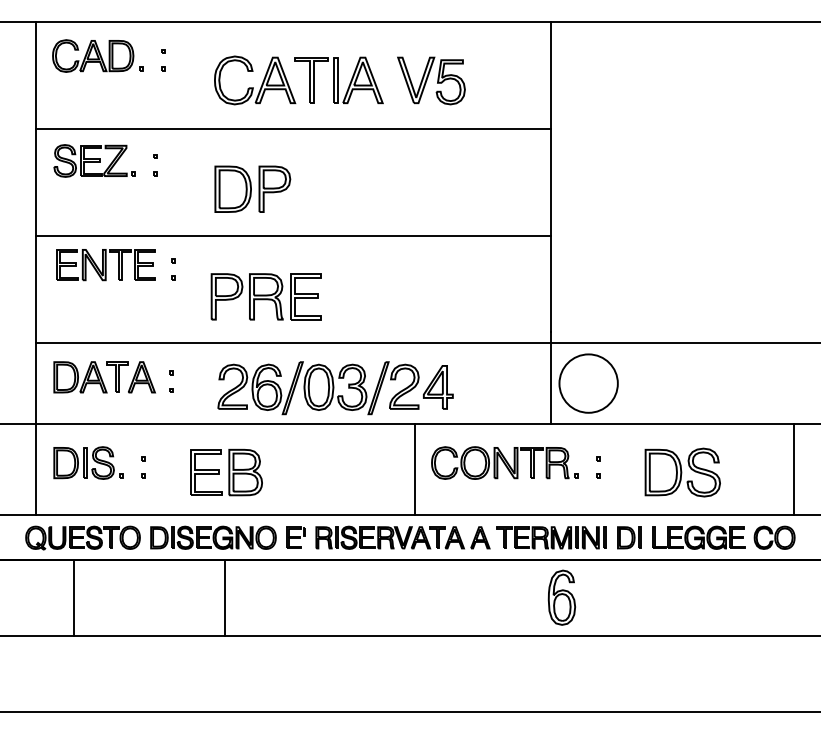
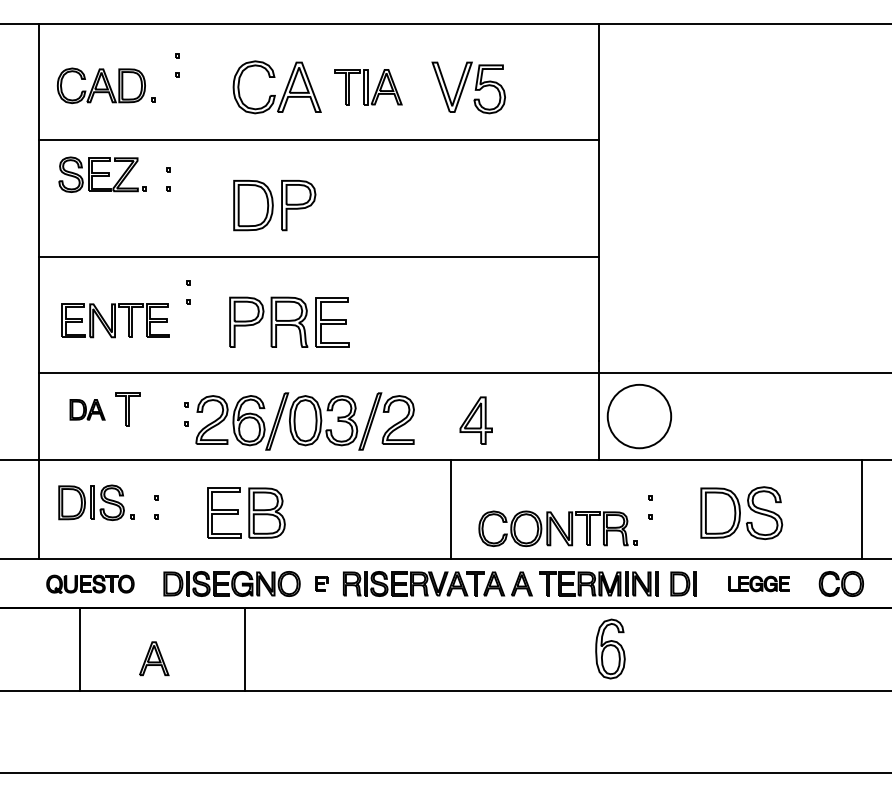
part: (96, 55) -> (105, 85), moved
part: (339, 79) -> (368, 86), size x0.7
part: (106, 264) -> (115, 320), moved
part: (80, 377) -> (87, 409), size x0.6
part: (142, 377) -> (154, 658), moved
part: (317, 388) -> (304, 421), moved
part: (503, 462) -> (557, 528), moved
part: (295, 537) -> (321, 583), size x0.6
part: (698, 537) -> (758, 583), size x0.6
part: (83, 538) -> (90, 584), size x0.7

